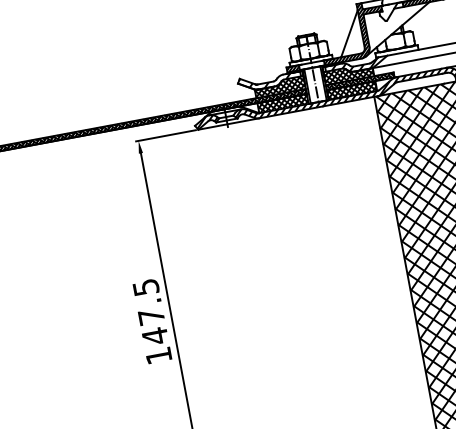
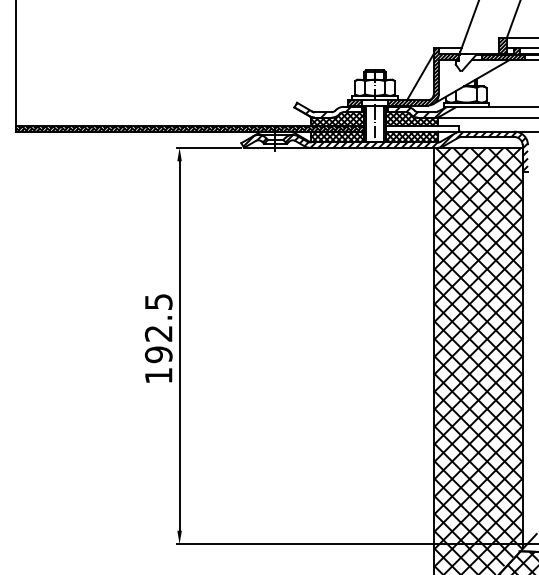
hatch: (359, 81) -> (421, 128), removed
text: (153, 326) -> (158, 344), 147.5 -> 192.5

